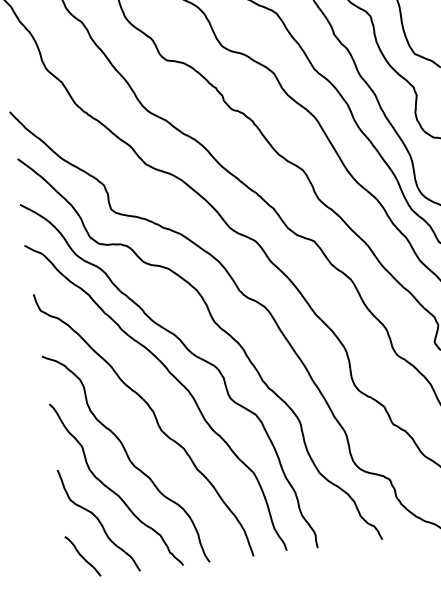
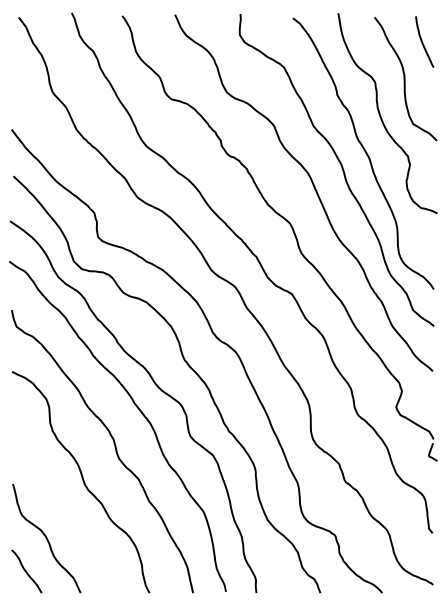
curve: (112, 490) -> (63, 510), removed

